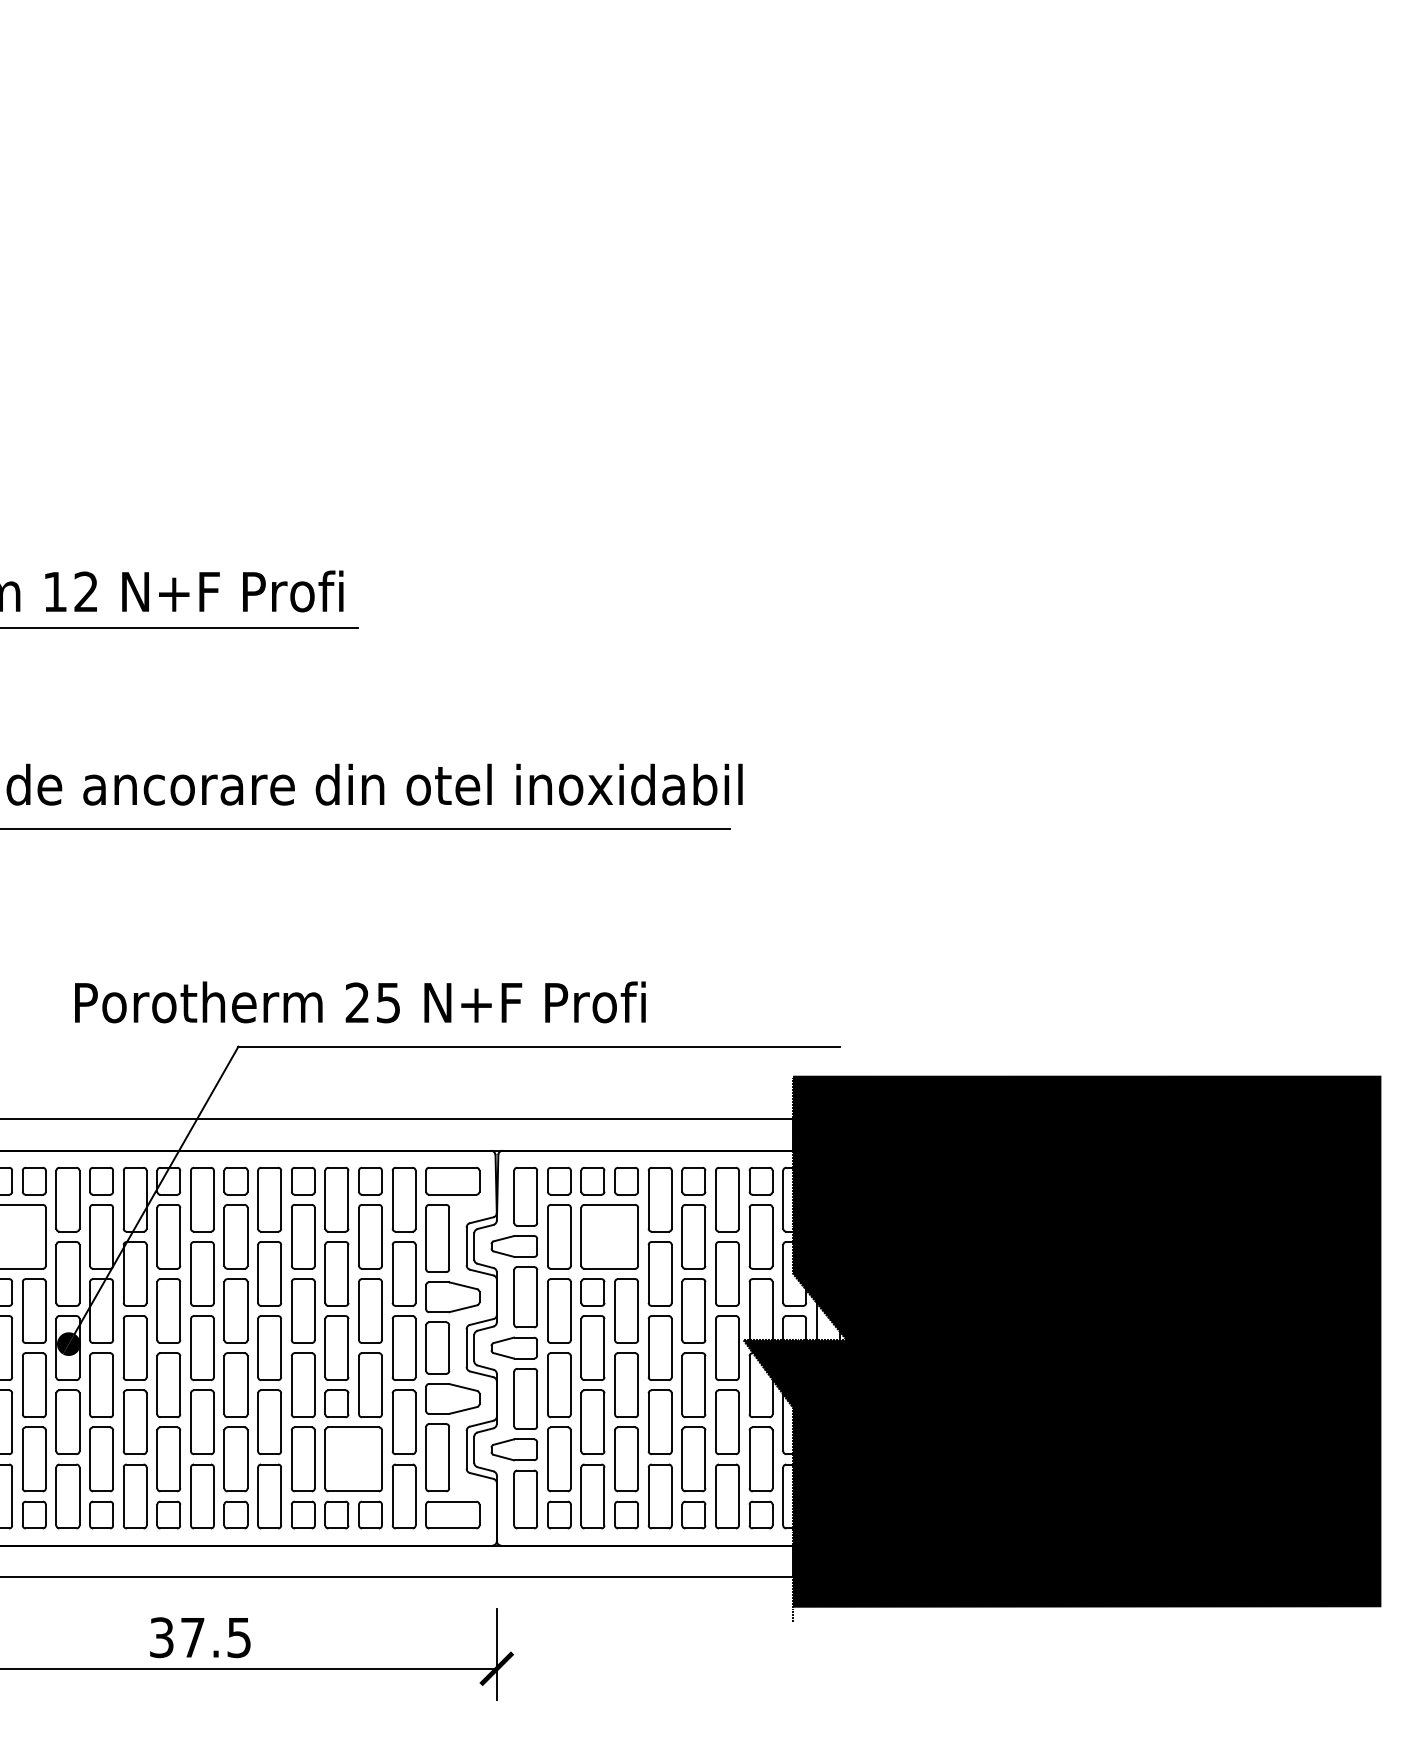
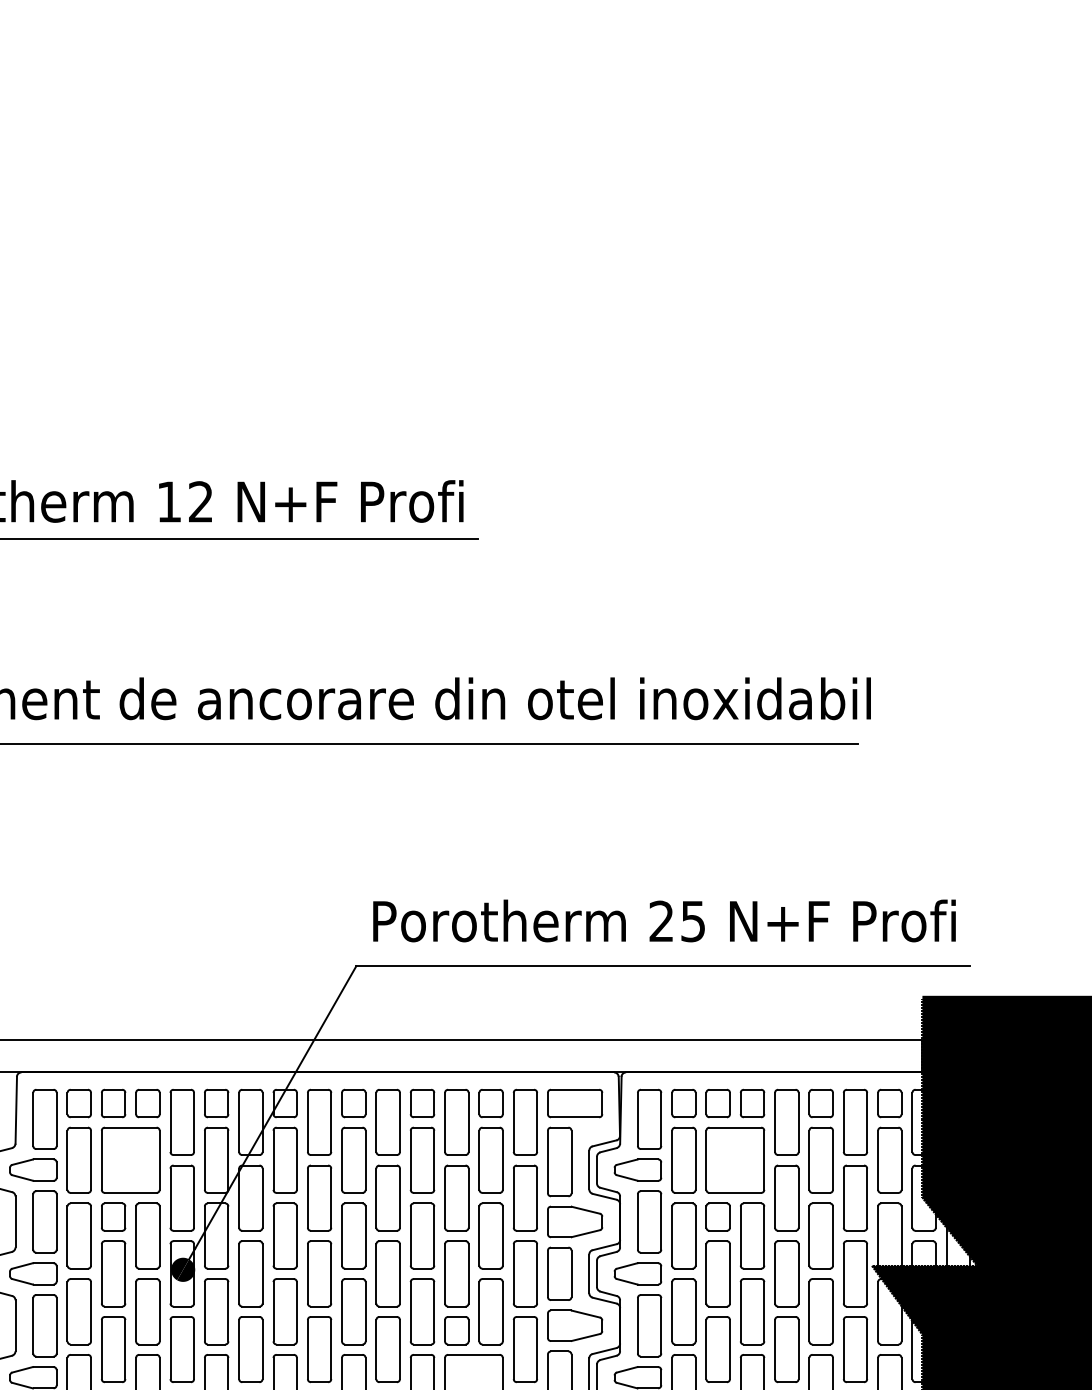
text: (360, 1002) -> (664, 921), moved

